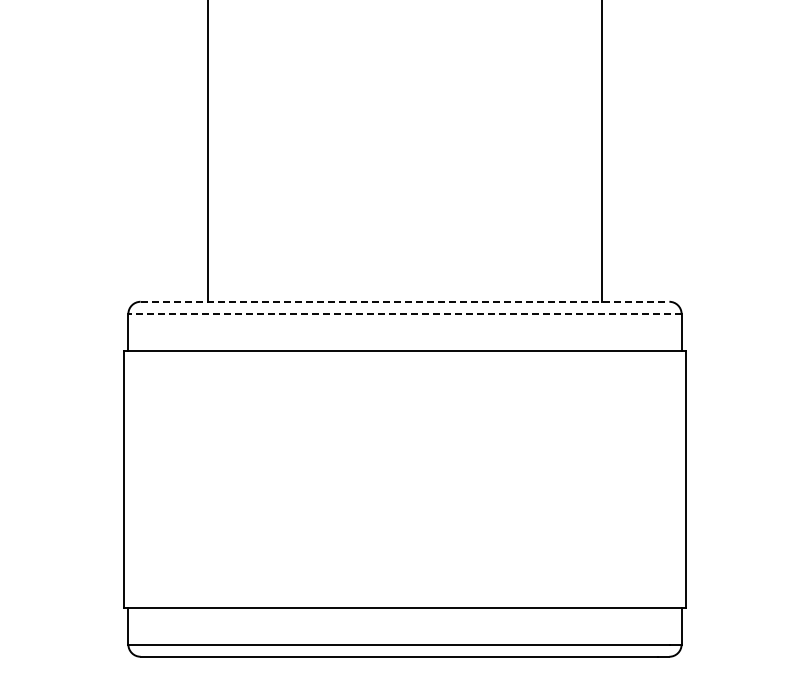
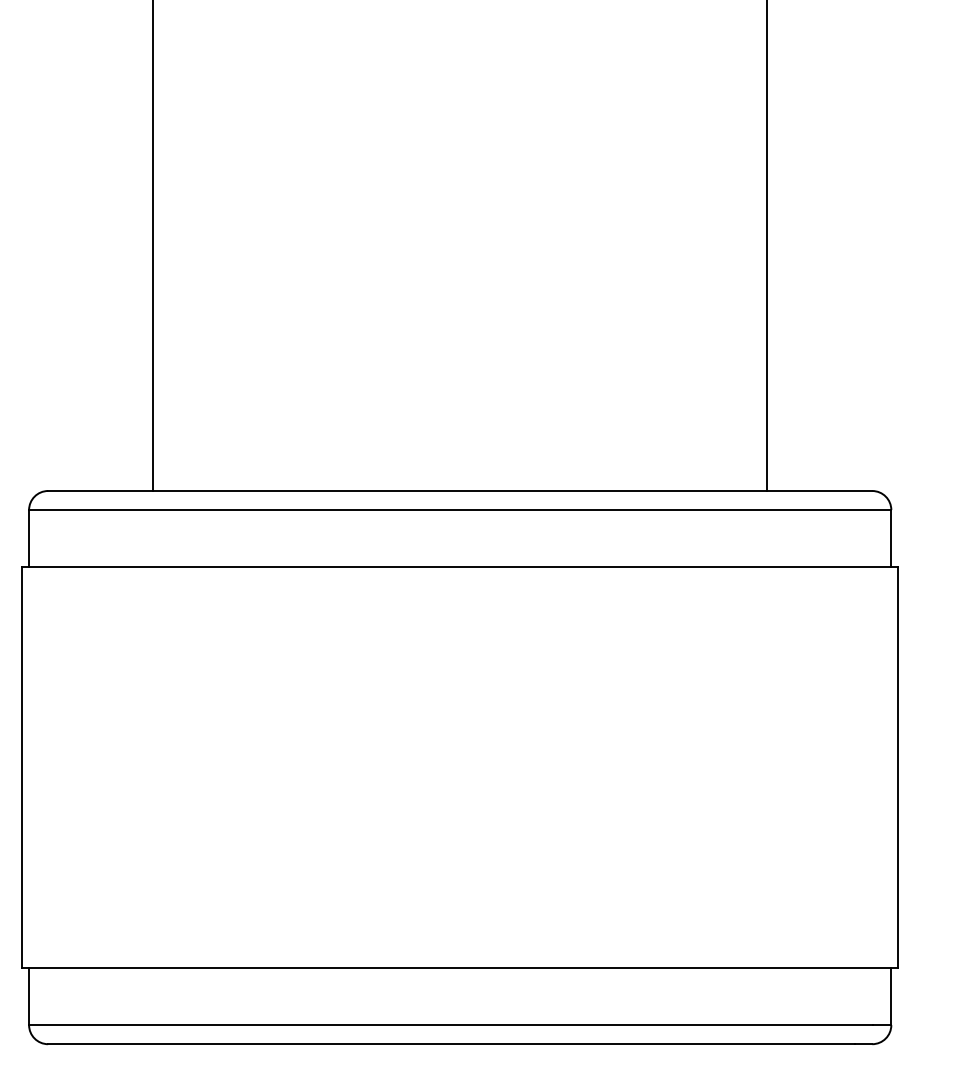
line: (405, 301) -> (460, 490), dashed -> solid
line: (405, 314) -> (460, 510), dashed -> solid

